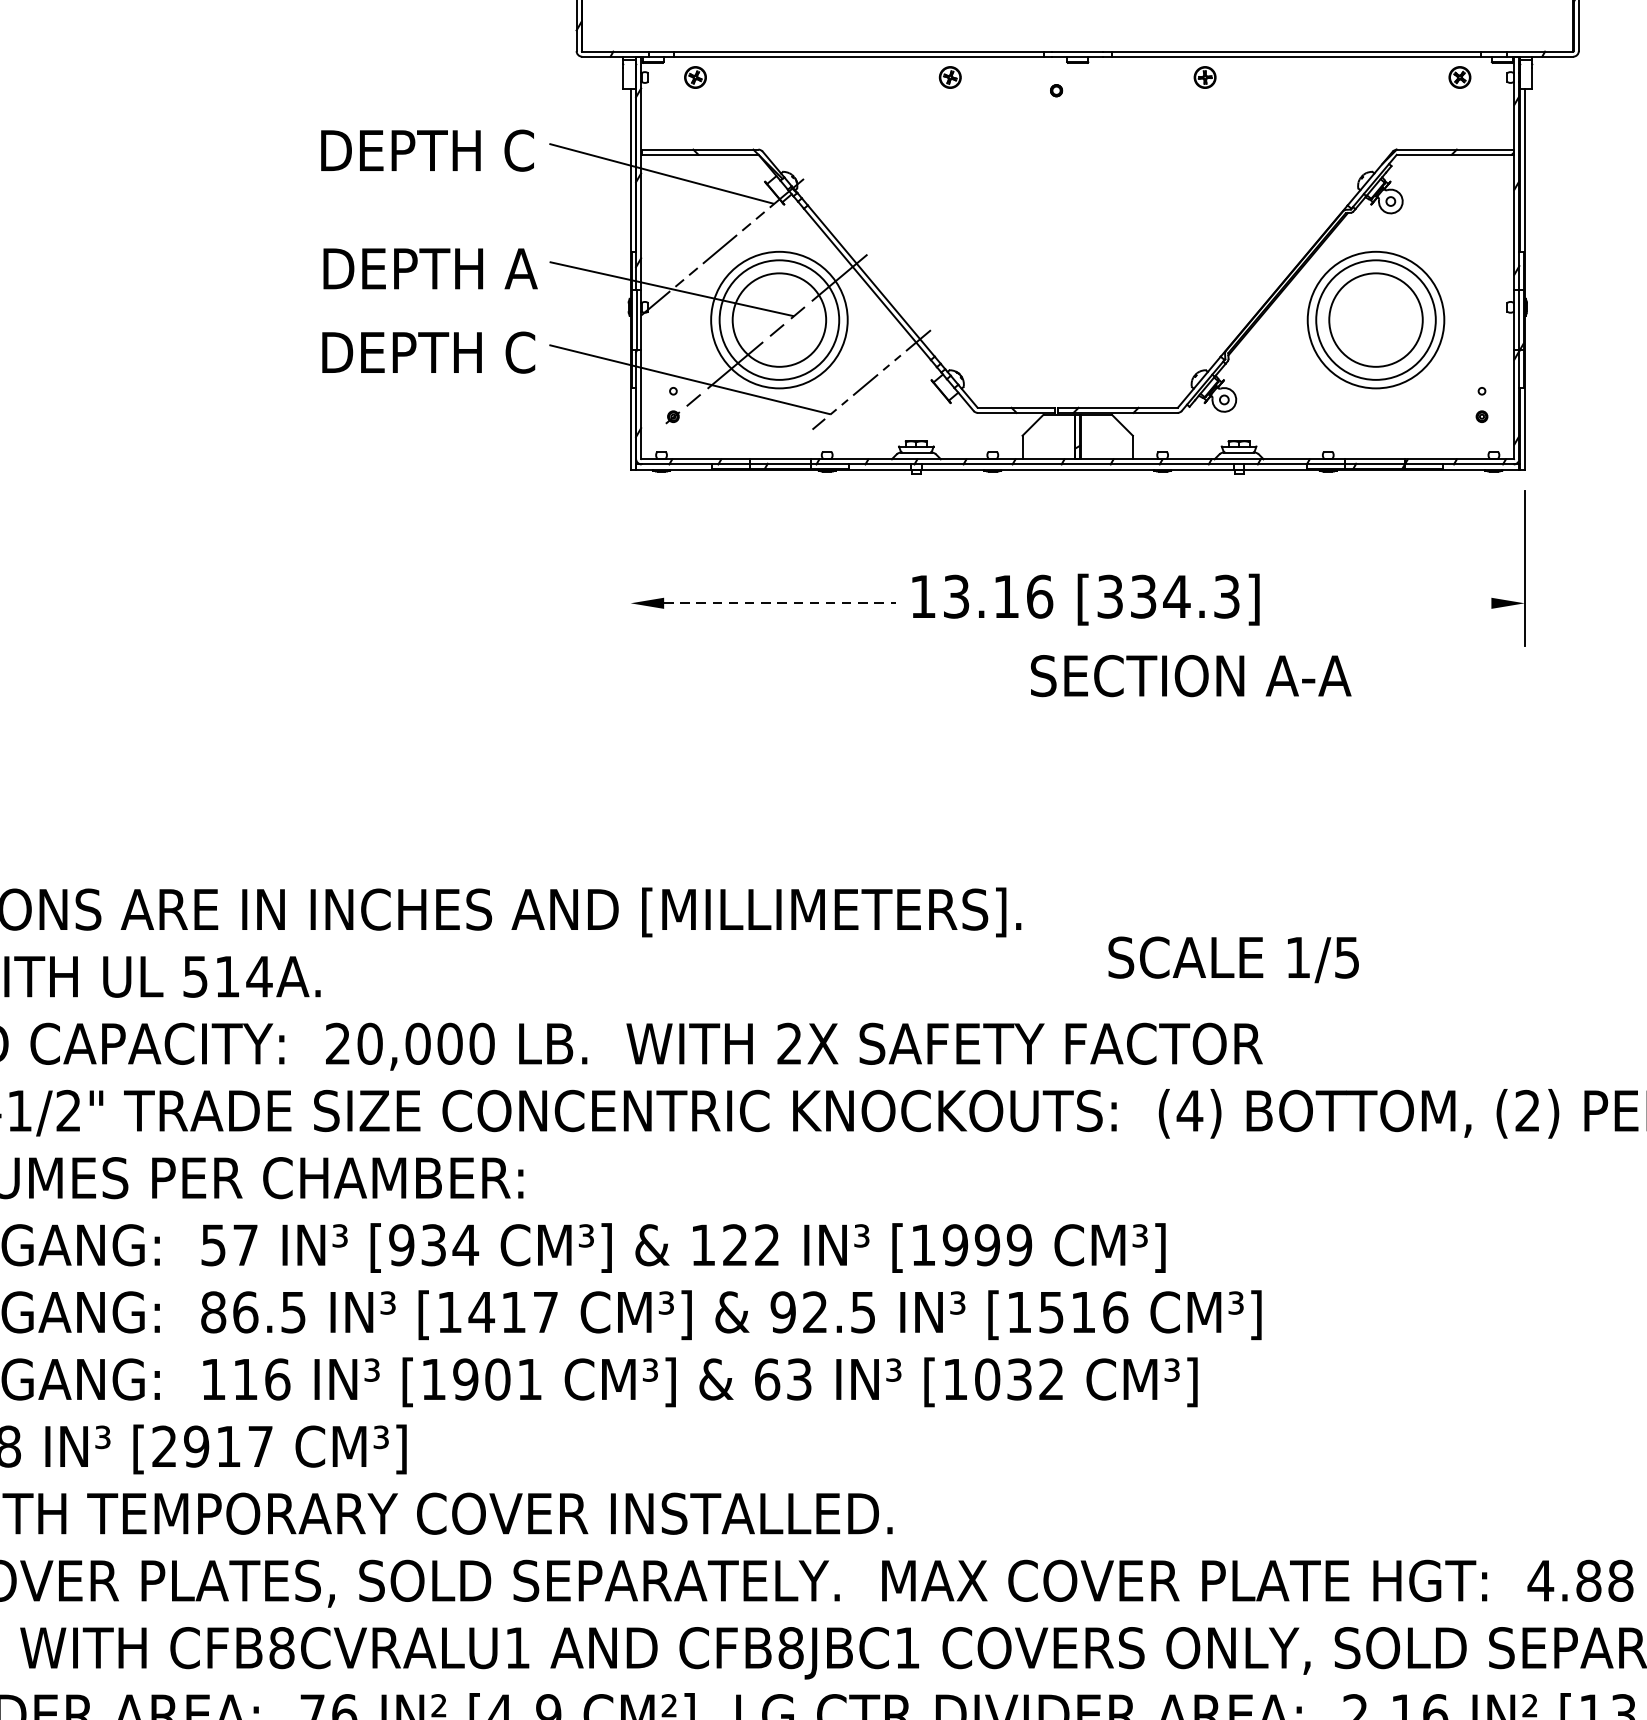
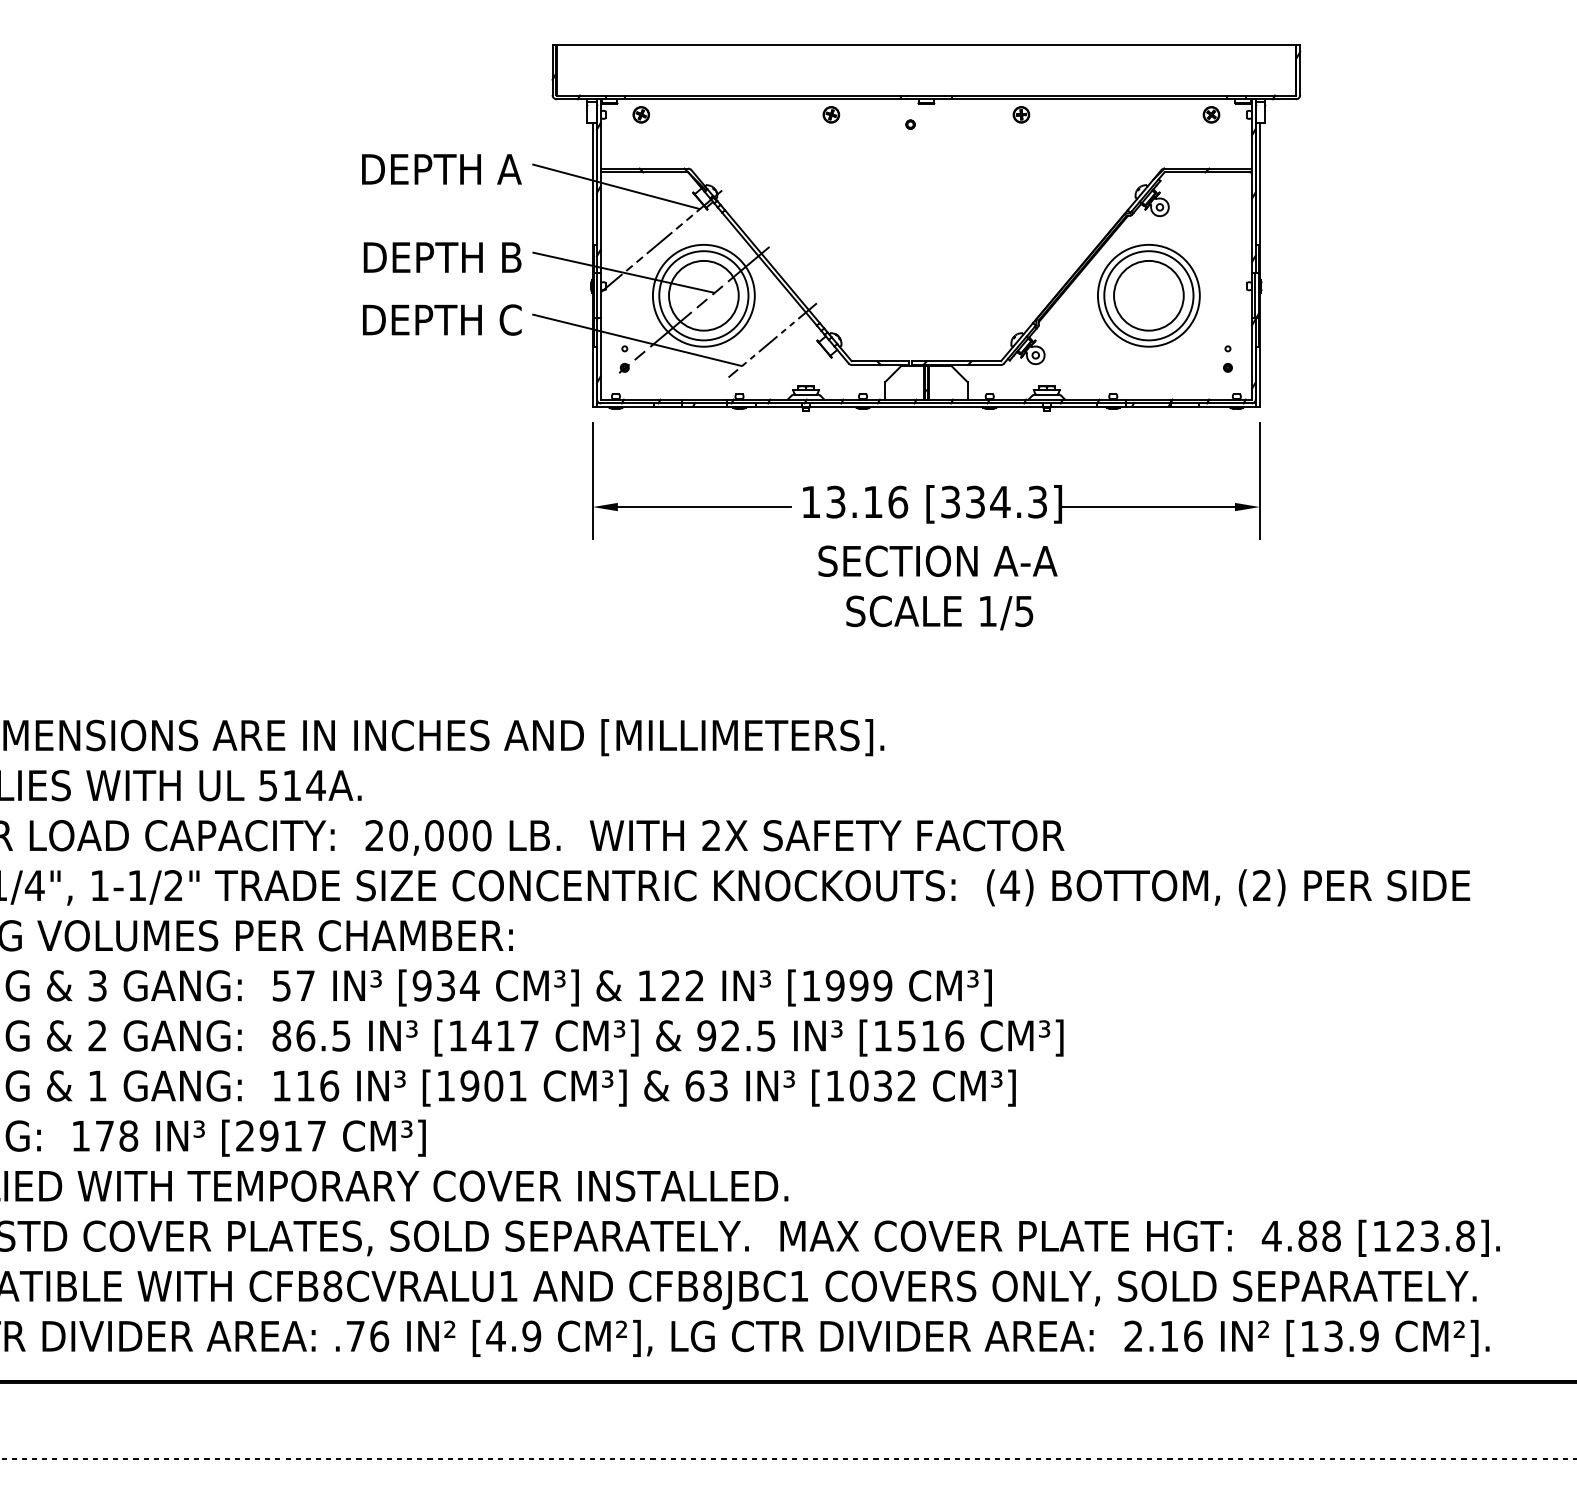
text: (518, 150) -> (509, 169), DEPTH C -> DEPTH A
text: (520, 268) -> (510, 257), DEPTH A -> DEPTH B
line: (630, 567) -> (592, 480), added
line: (780, 603) -> (704, 507), dashed -> solid
line: (1375, 603) -> (1148, 507), added
text: (1190, 674) -> (937, 560), moved
text: (1233, 959) -> (939, 612), moved

